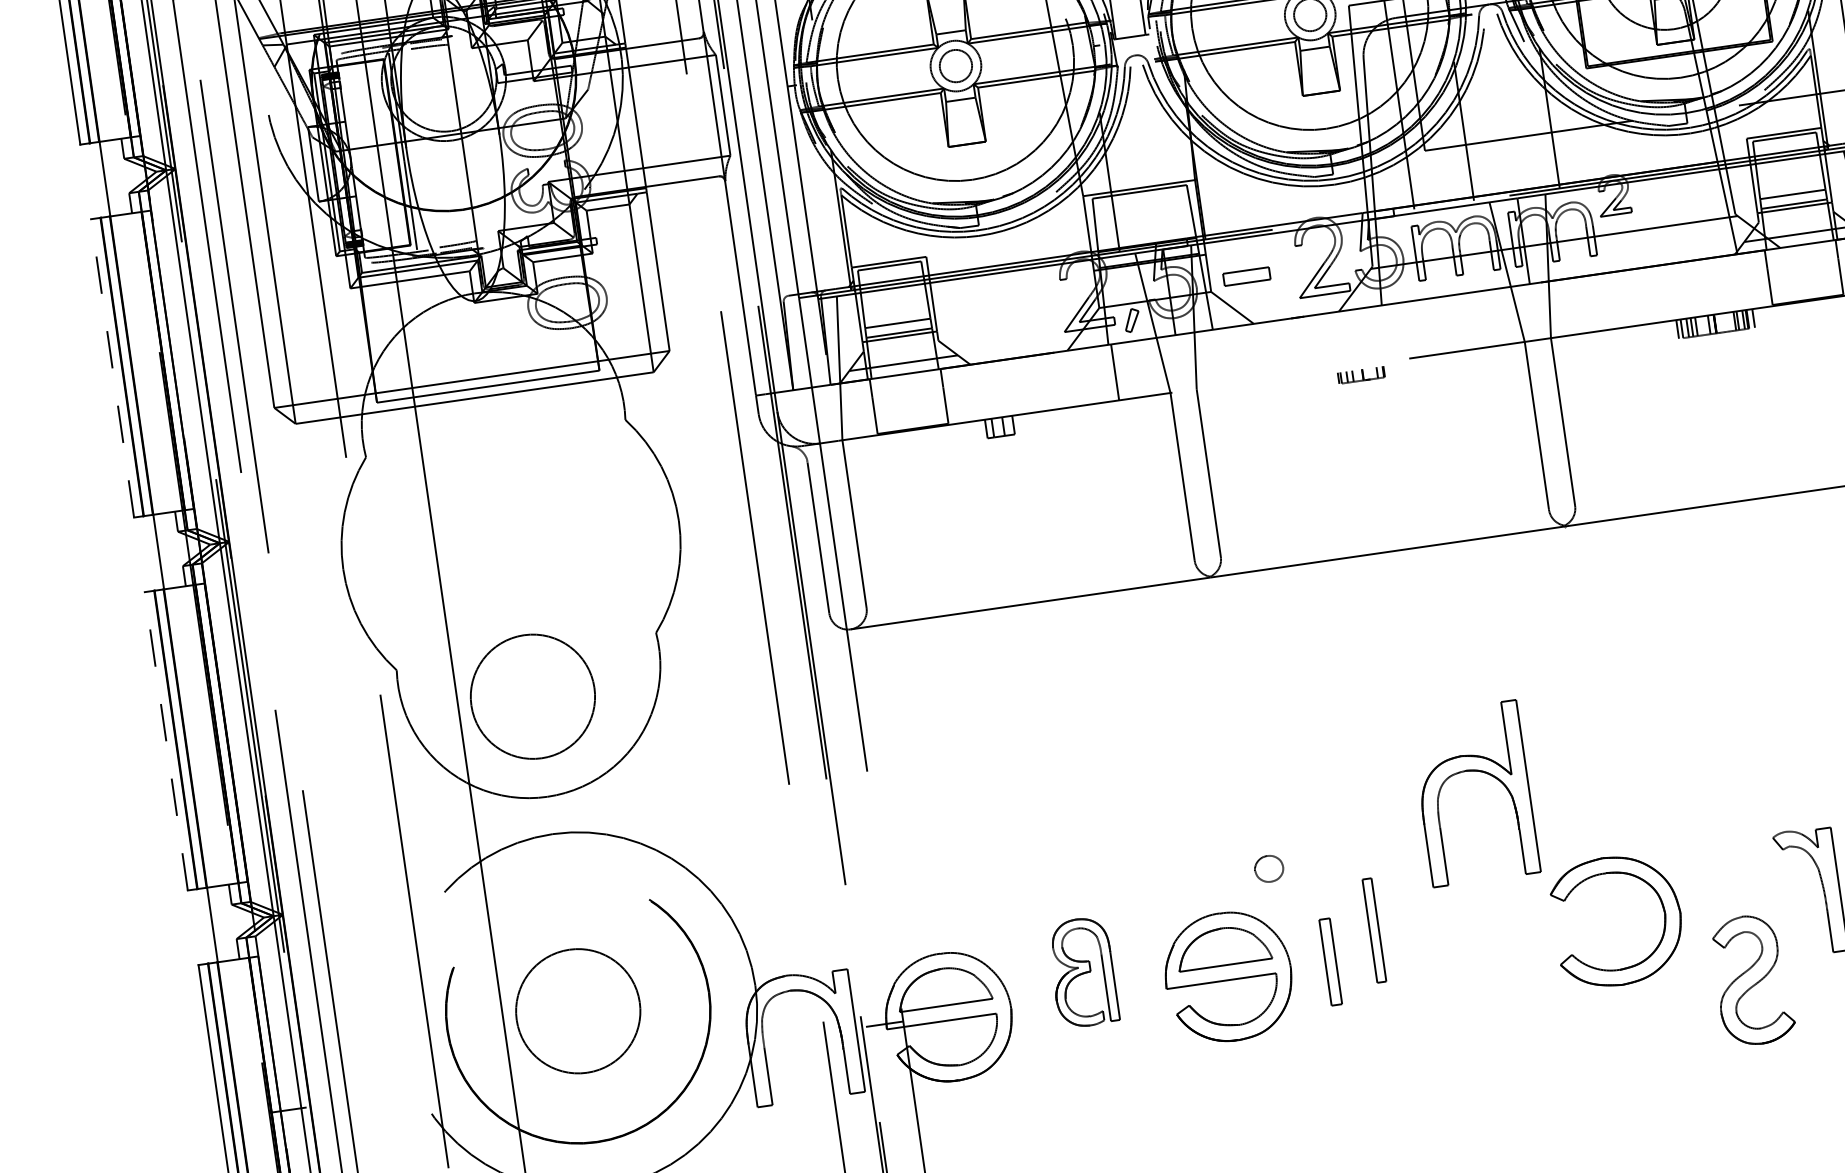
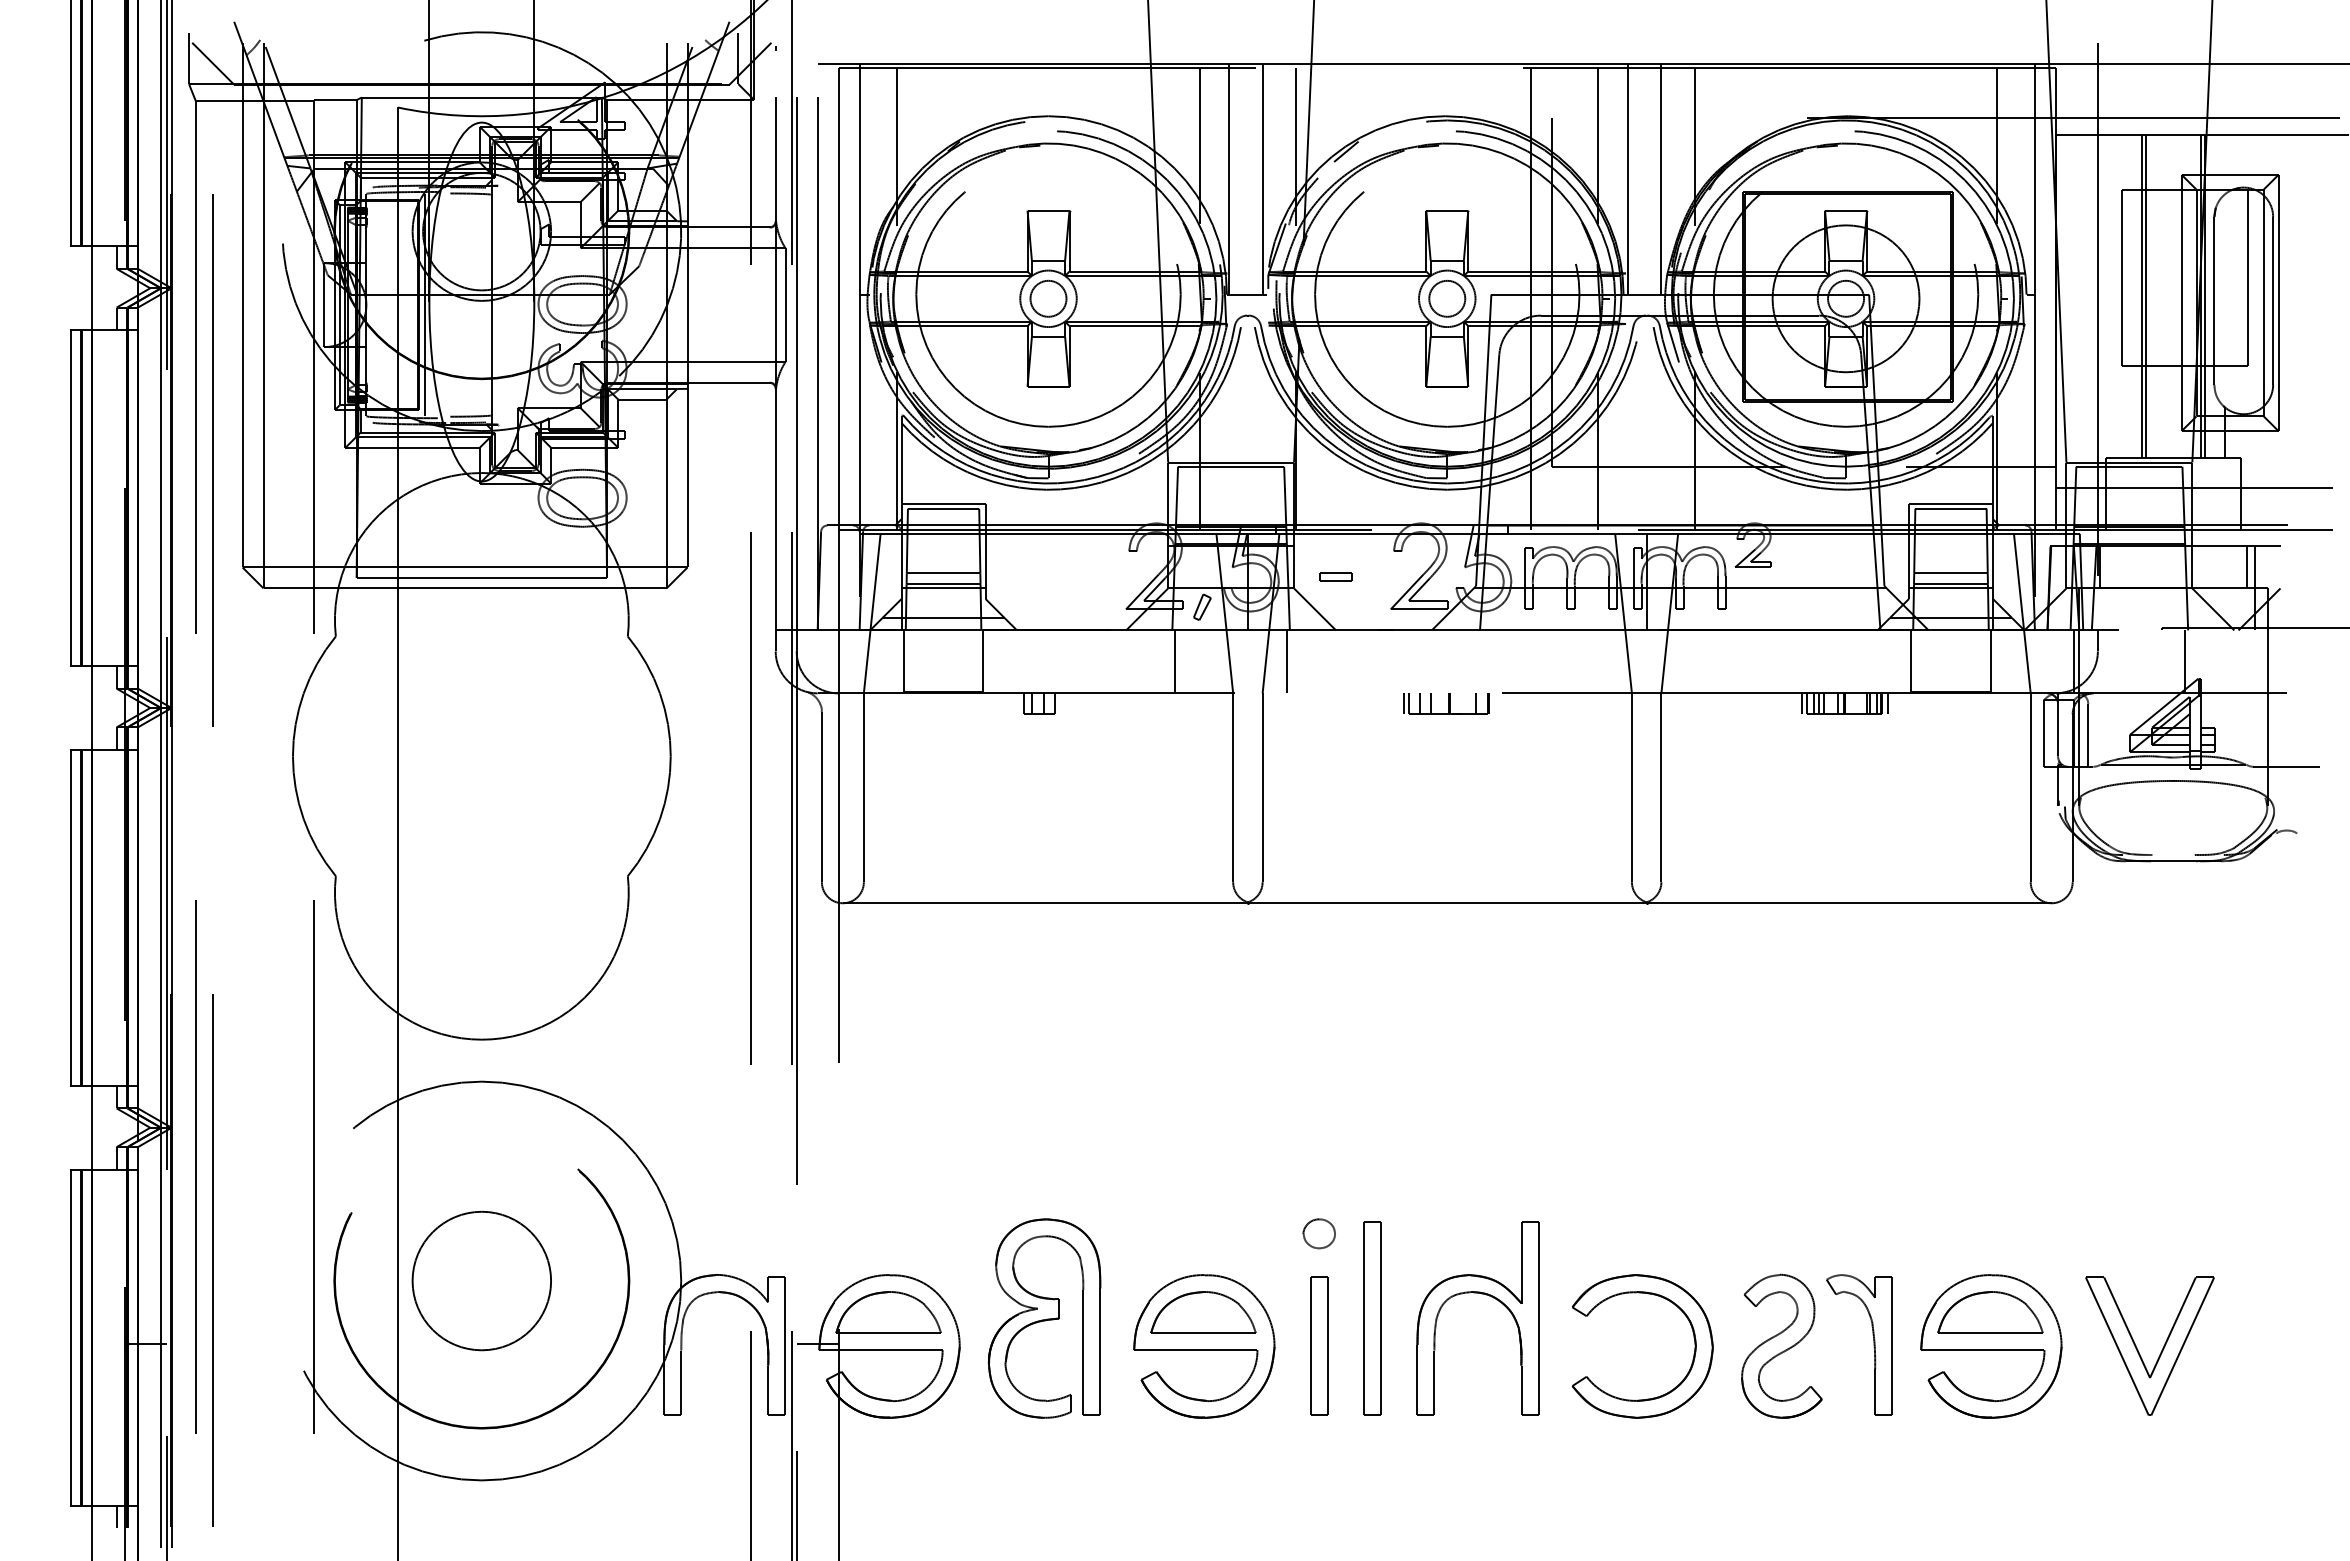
part: (1246, 276) -> (1335, 576), size x0.62
line: (1213, 357) -> (1286, 661), added
line: (112, 368) -> (70, 498), dashed -> solid
part: (1361, 374) -> (1446, 703), size x1.67
circle: (532, 696) -> (481, 926), removed
line: (166, 740) -> (70, 917), dashed -> solid
part: (1474, 771) -> (1481, 1294), moved
part: (1268, 868) -> (1318, 1233), moved
part: (1374, 930) -> (1372, 1318), size x1.67
part: (1330, 961) -> (1319, 1345), size x1.43
part: (1082, 972) -> (1044, 1318), size x1.67
part: (1752, 979) -> (1781, 1345), moved

